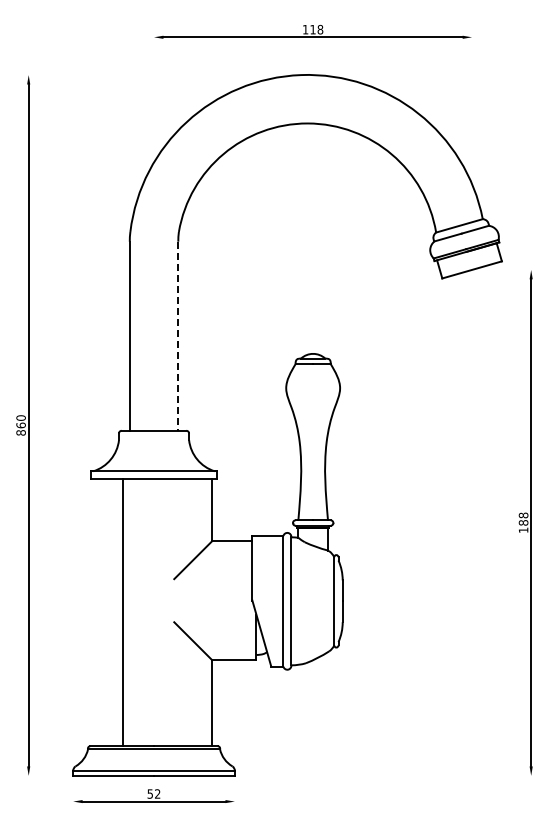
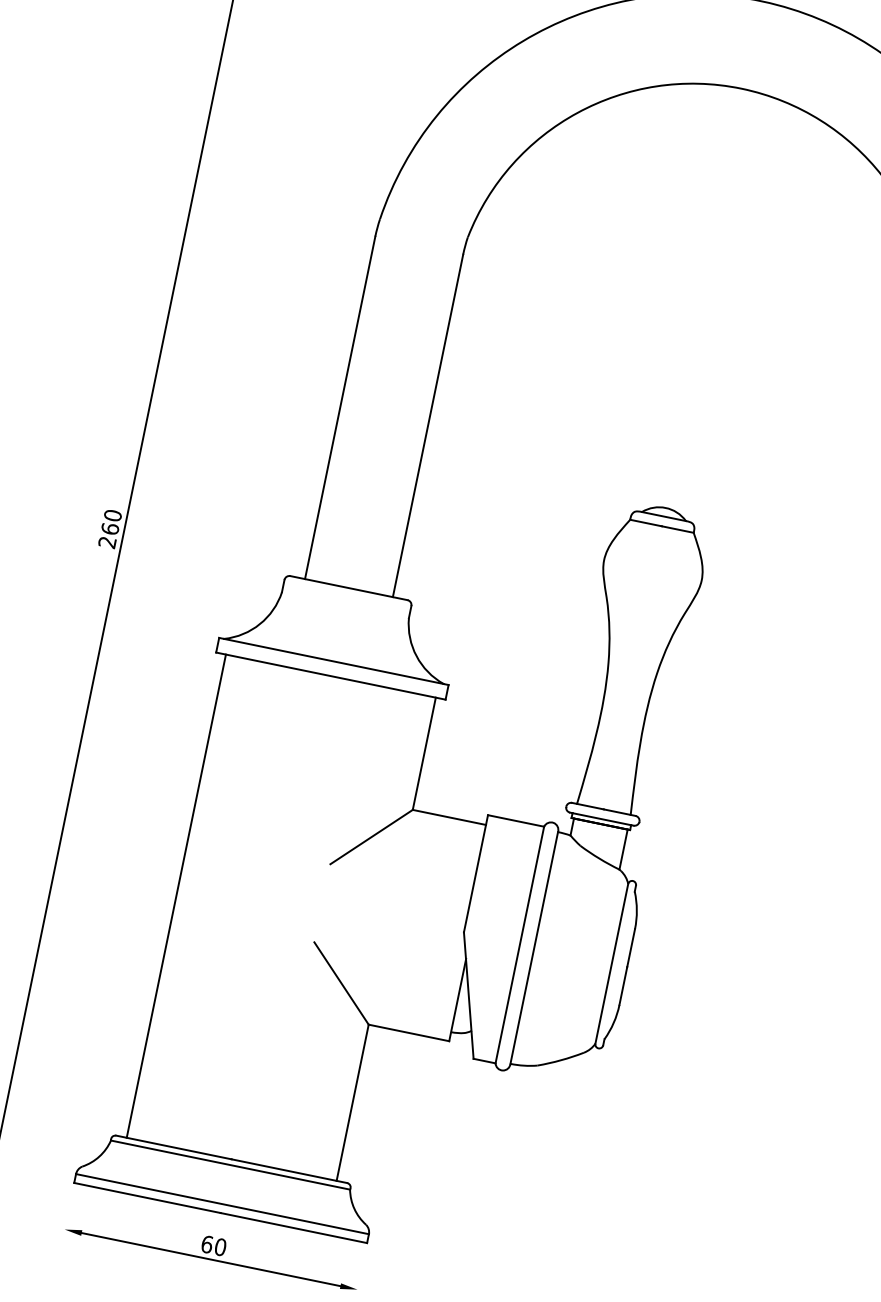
line: (178, 336) -> (428, 426), dashed -> solid
text: (20, 432) -> (106, 541), 860 -> 260
line: (123, 612) -> (177, 895), moved
text: (153, 793) -> (213, 1244), 52 -> 60

